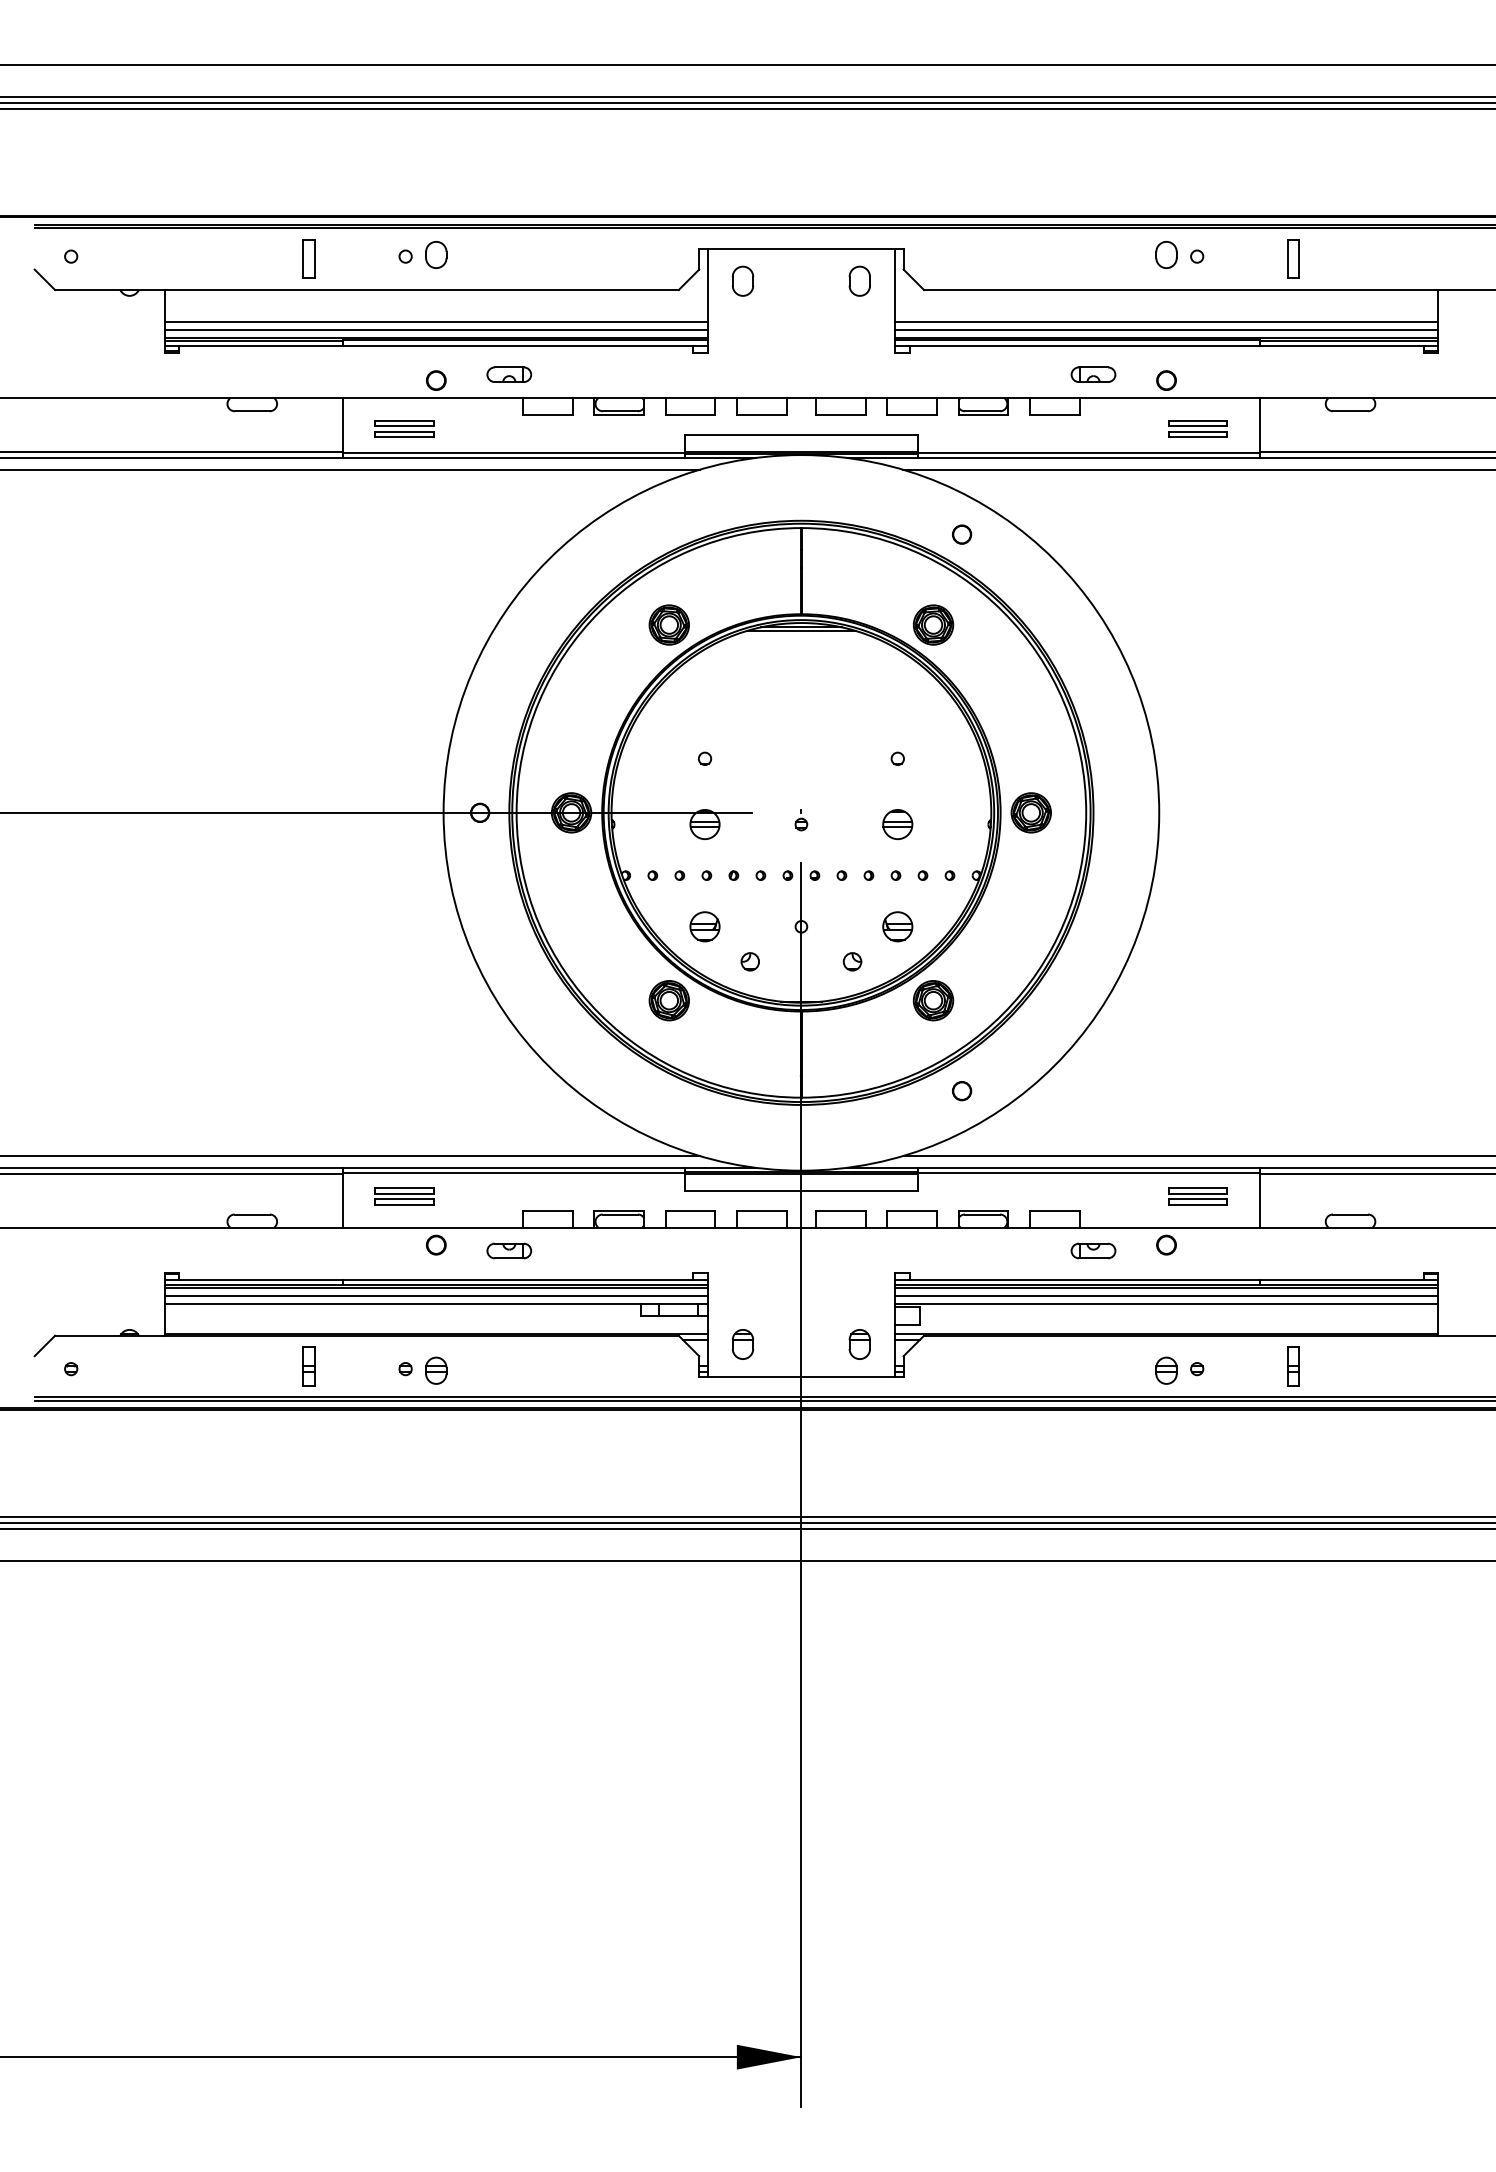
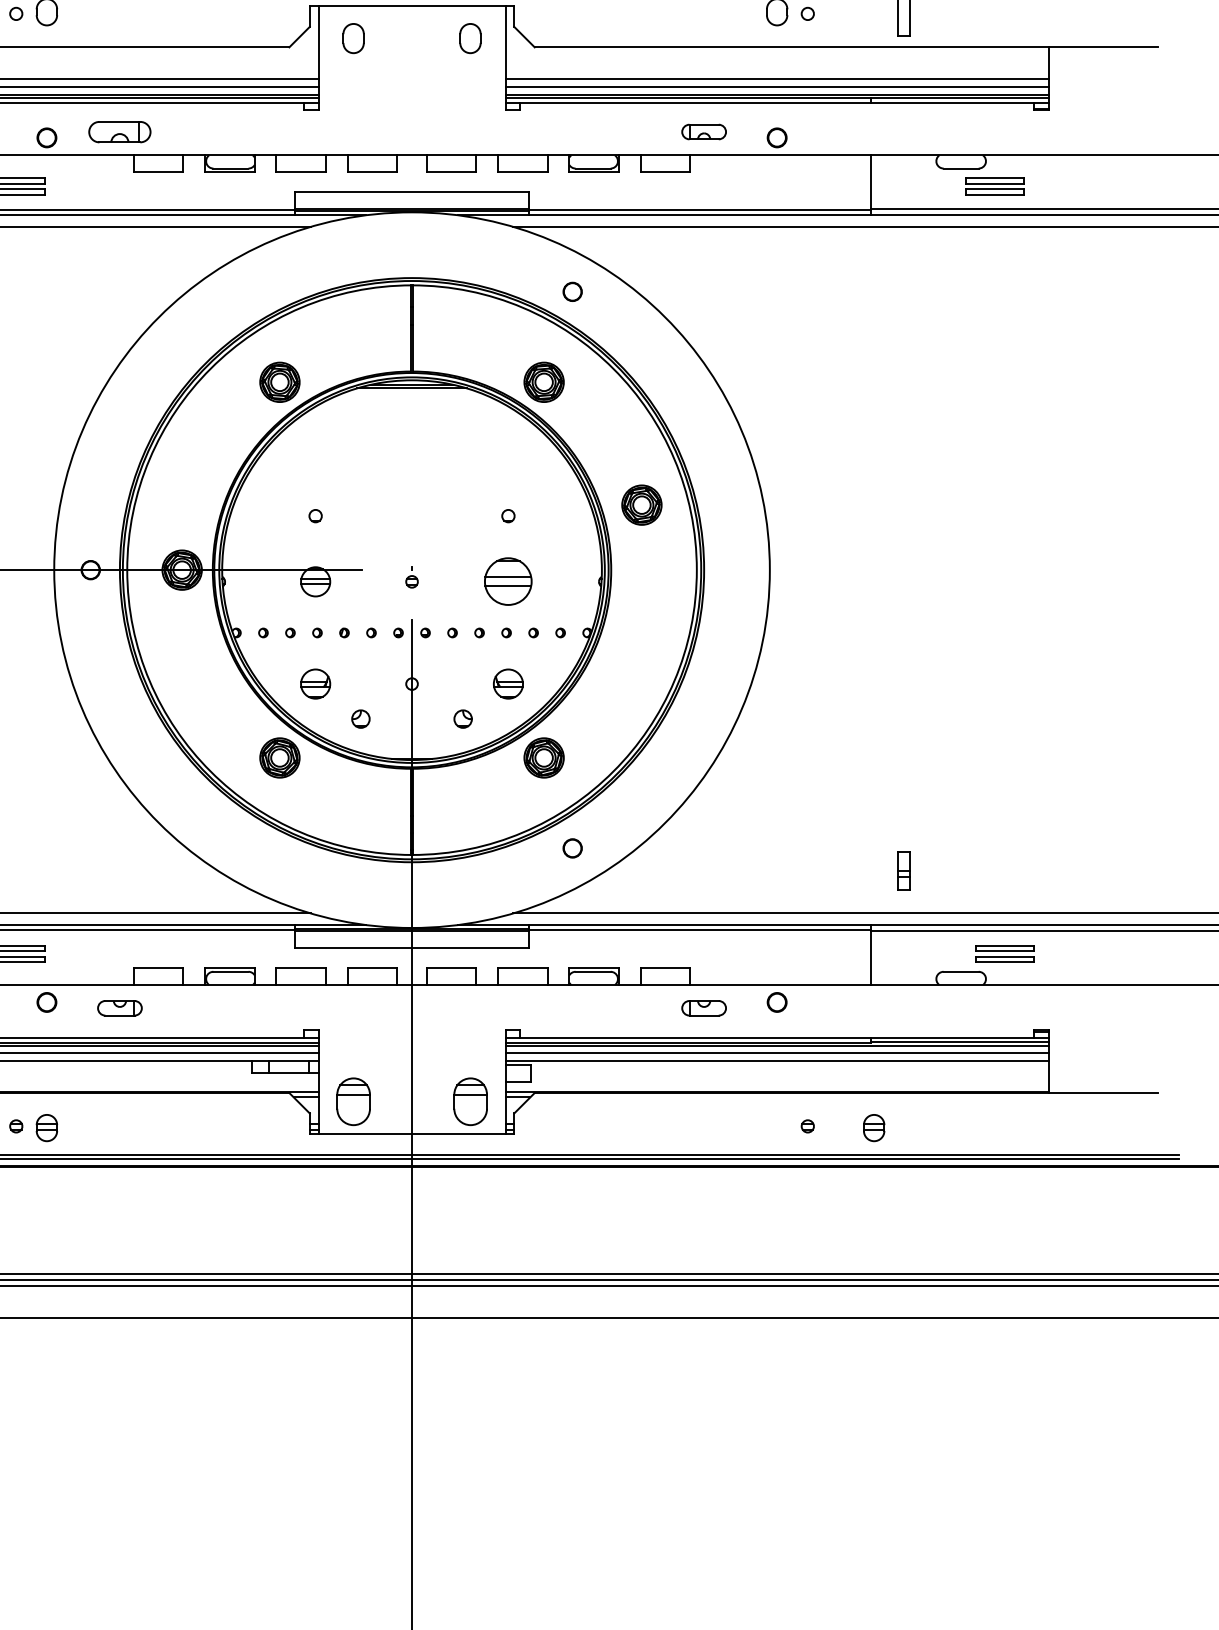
part: (509, 374) -> (120, 131), size x1.4
part: (1197, 428) -> (994, 185), moved
part: (1030, 812) -> (641, 504), moved
part: (897, 824) -> (508, 581), size x1.6
part: (1197, 1196) -> (1004, 953), moved
part: (742, 1344) -> (353, 1101), size x1.6
part: (859, 1344) -> (470, 1101), size x1.6
part: (1293, 1366) -> (904, 870), moved
part: (1166, 1370) -> (874, 1127), moved

